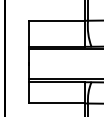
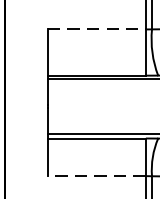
line: (56, 20) -> (96, 28), solid -> dashed
line: (56, 103) -> (96, 176), solid -> dashed

